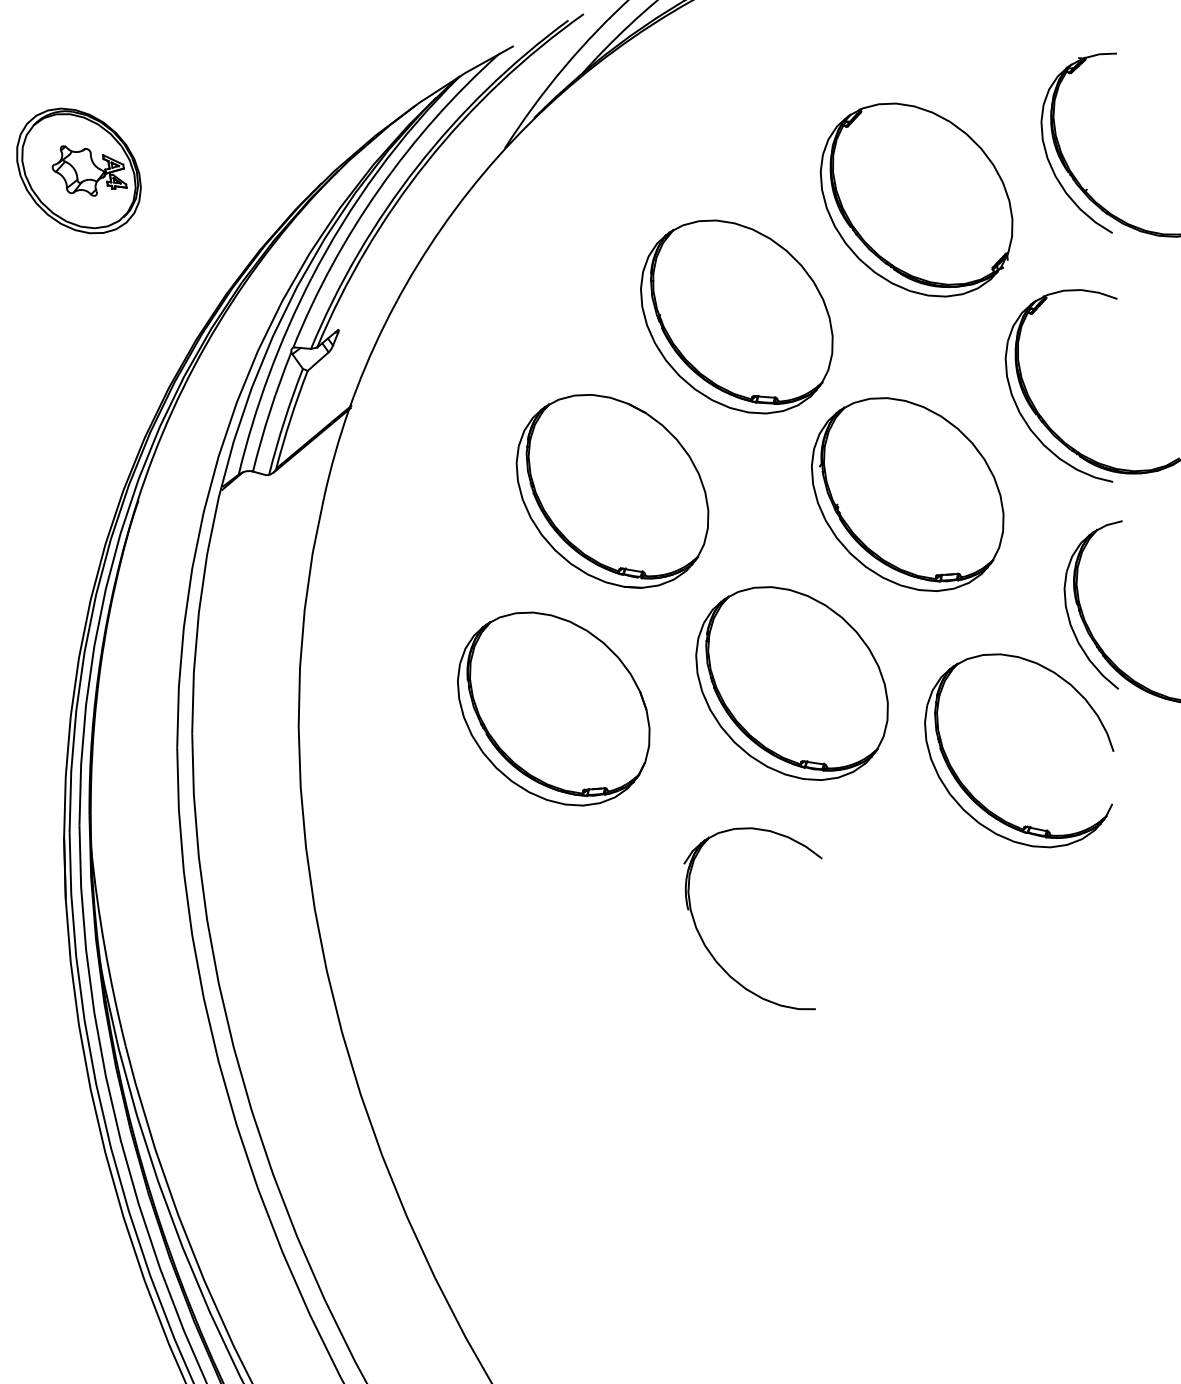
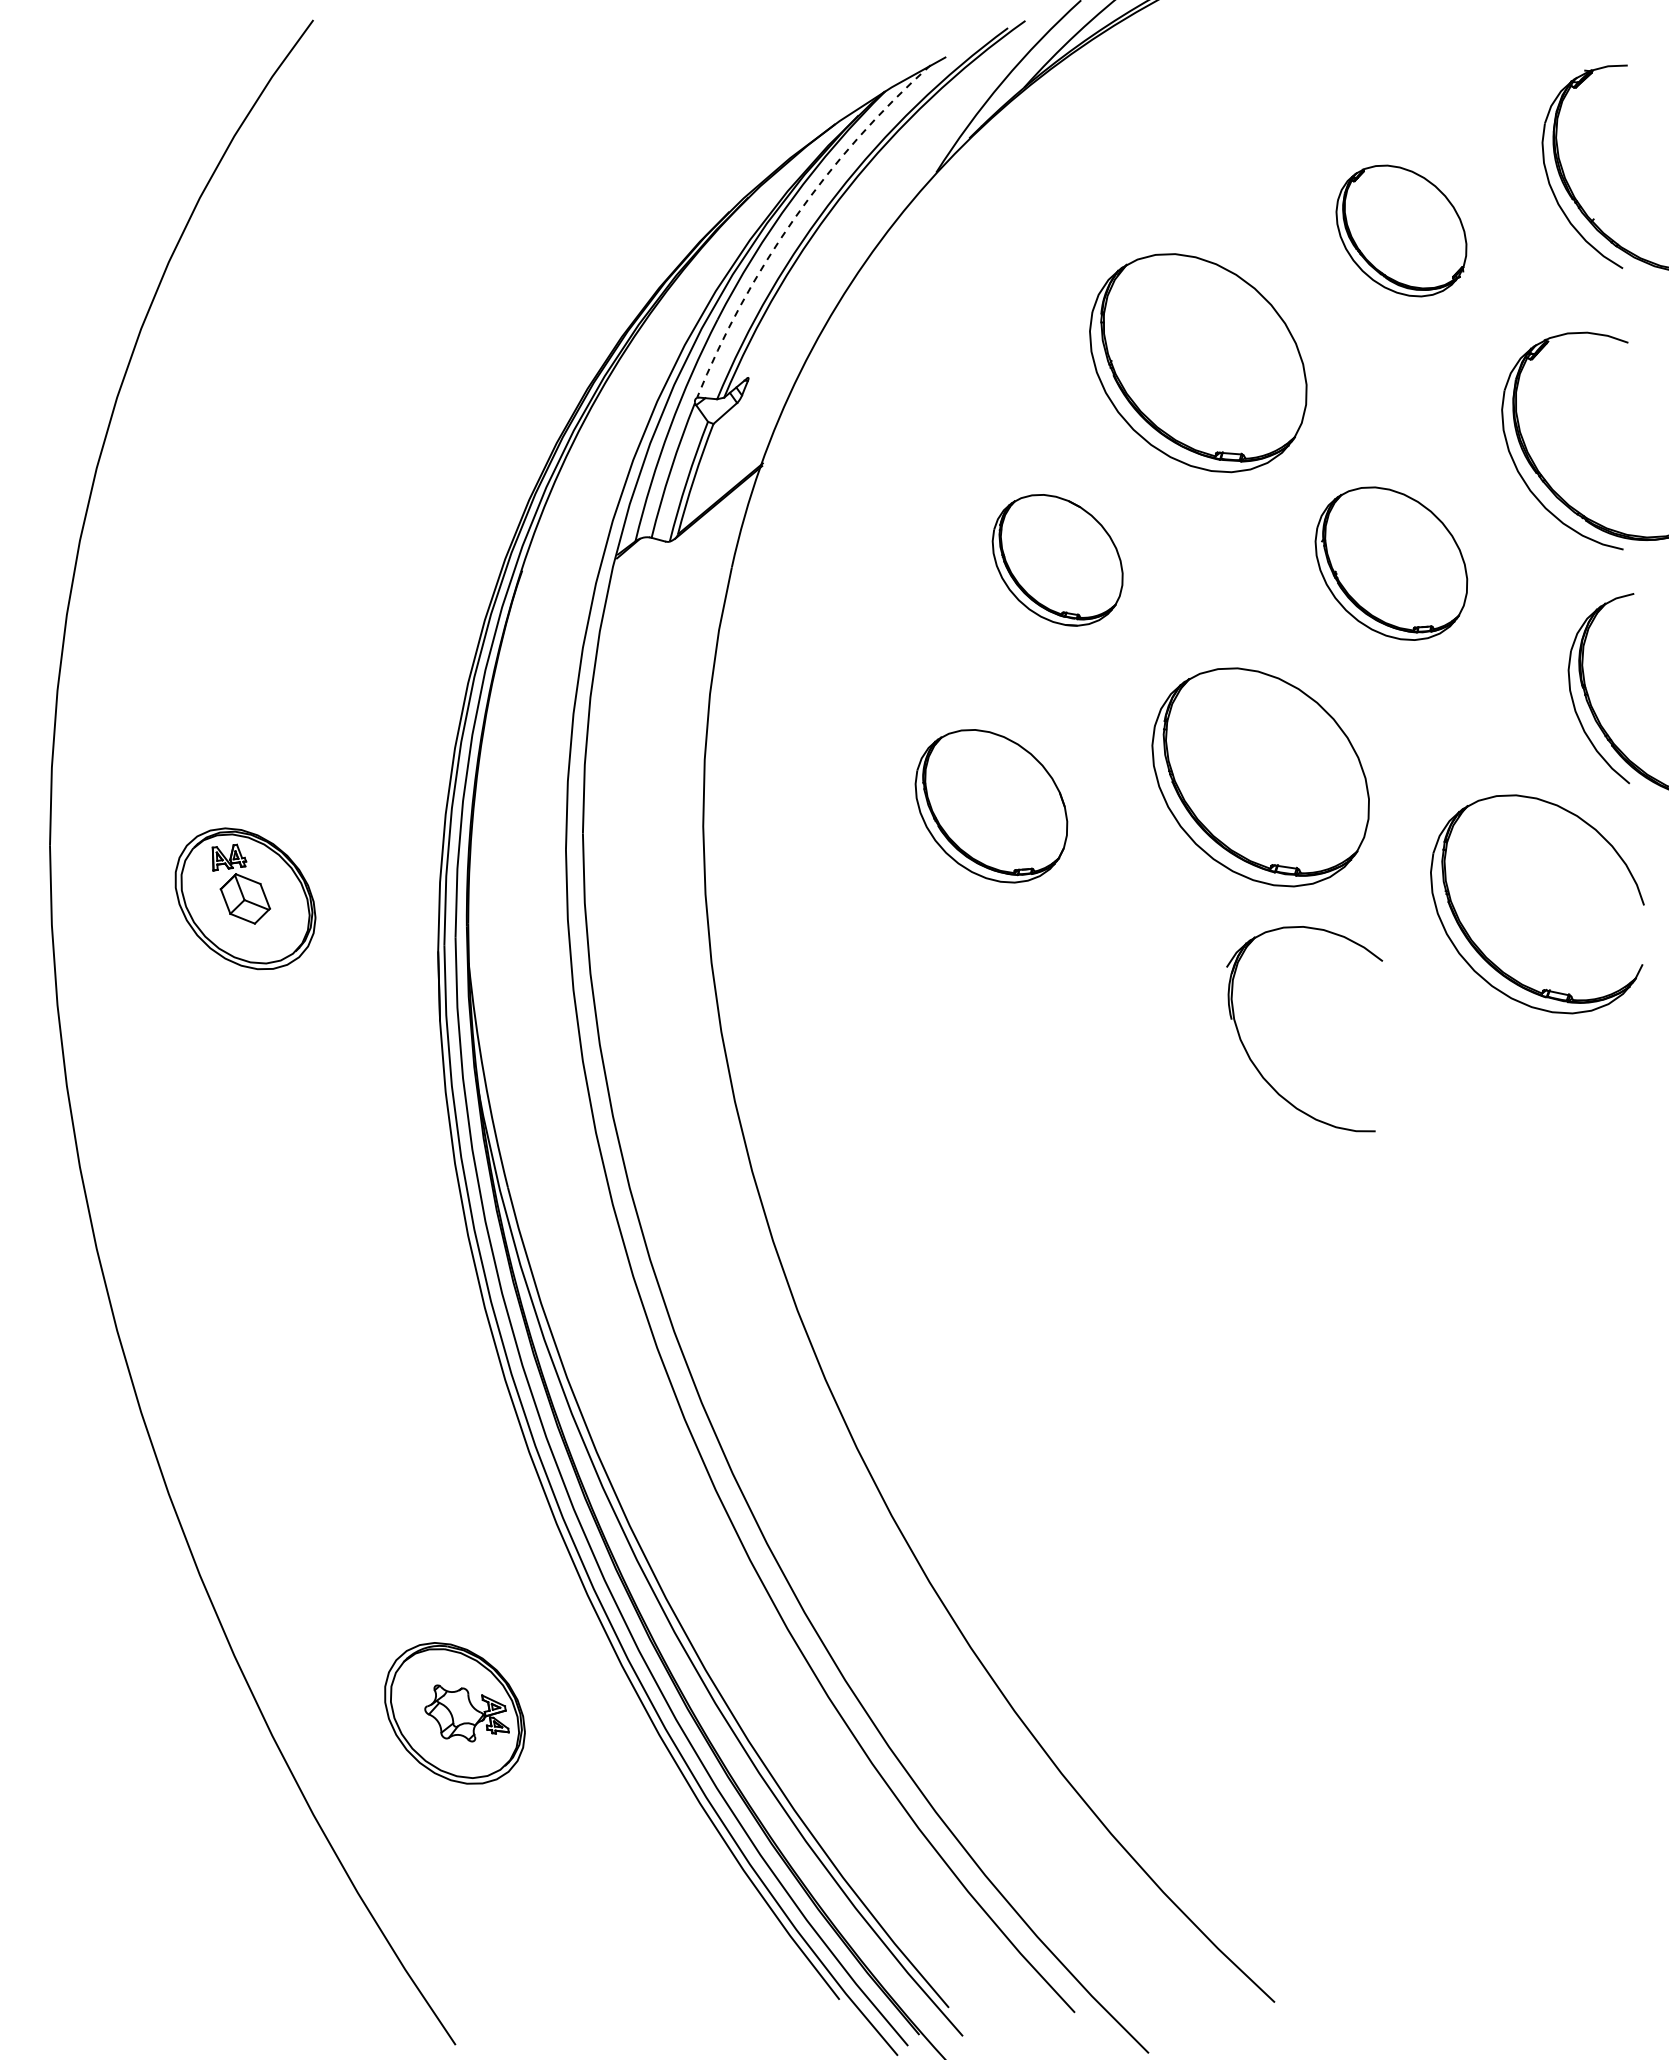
part: (78, 170) -> (454, 197), removed
arc: (379, 188) -> (794, 218), solid -> dashed
part: (916, 199) -> (1401, 230), size x0.6
part: (612, 491) -> (1057, 560), size x0.6
part: (907, 494) -> (1391, 563), size x0.7
part: (553, 709) -> (991, 806), size x0.7
part: (972, 794) -> (1484, 953), moved
part: (709, 950) -> (1255, 1064), moved

